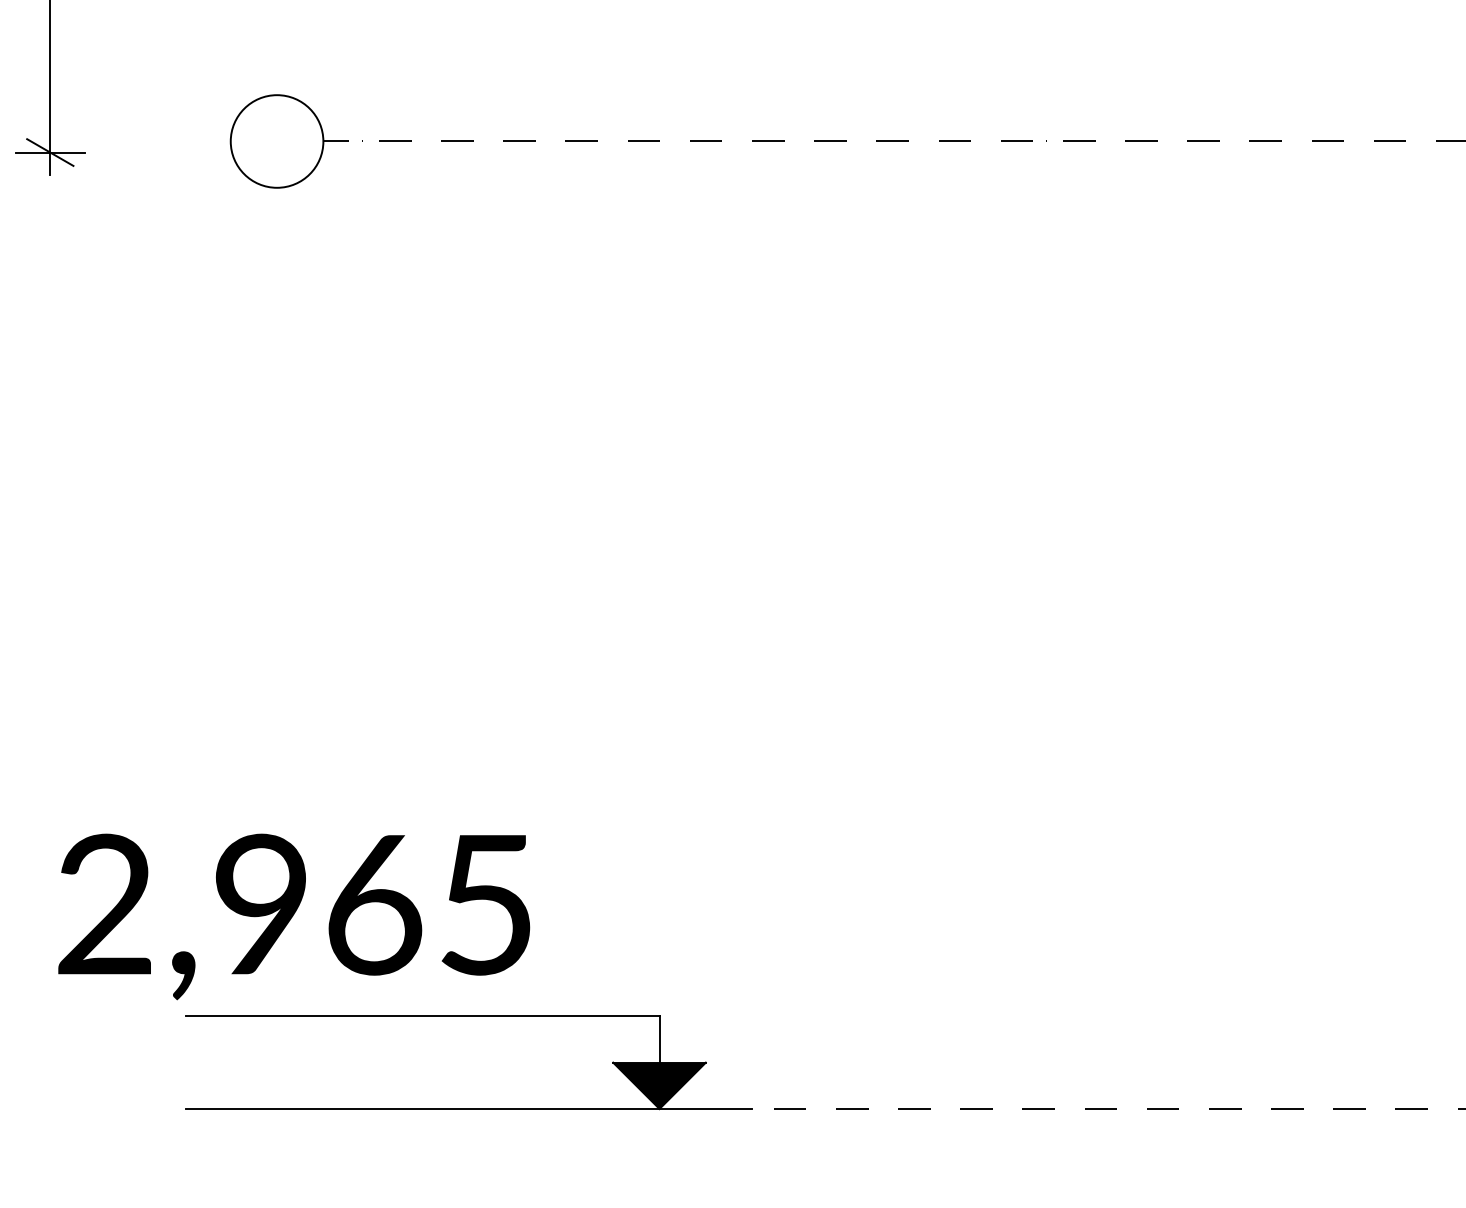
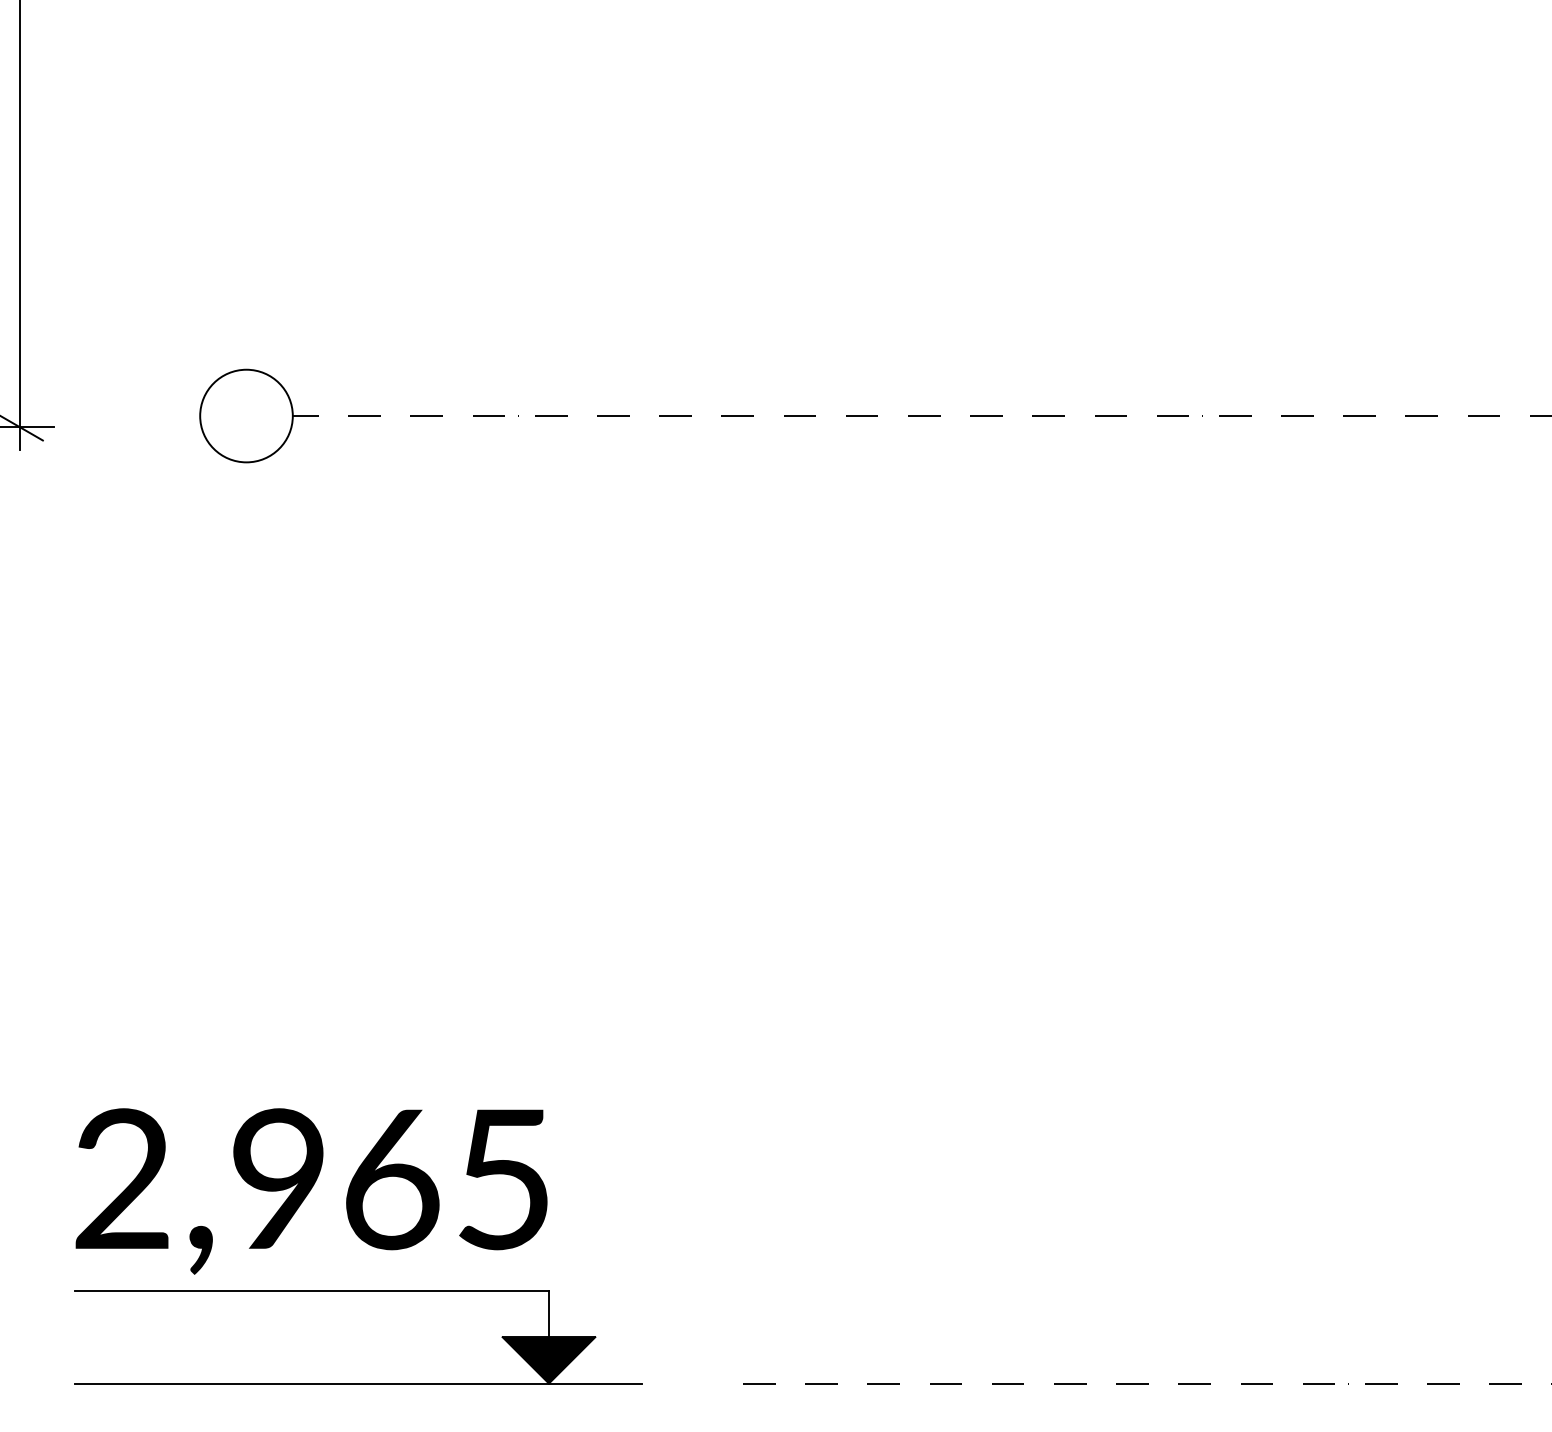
text: (294, 916) -> (311, 1191), moved
part: (469, 1016) -> (358, 1291), moved

